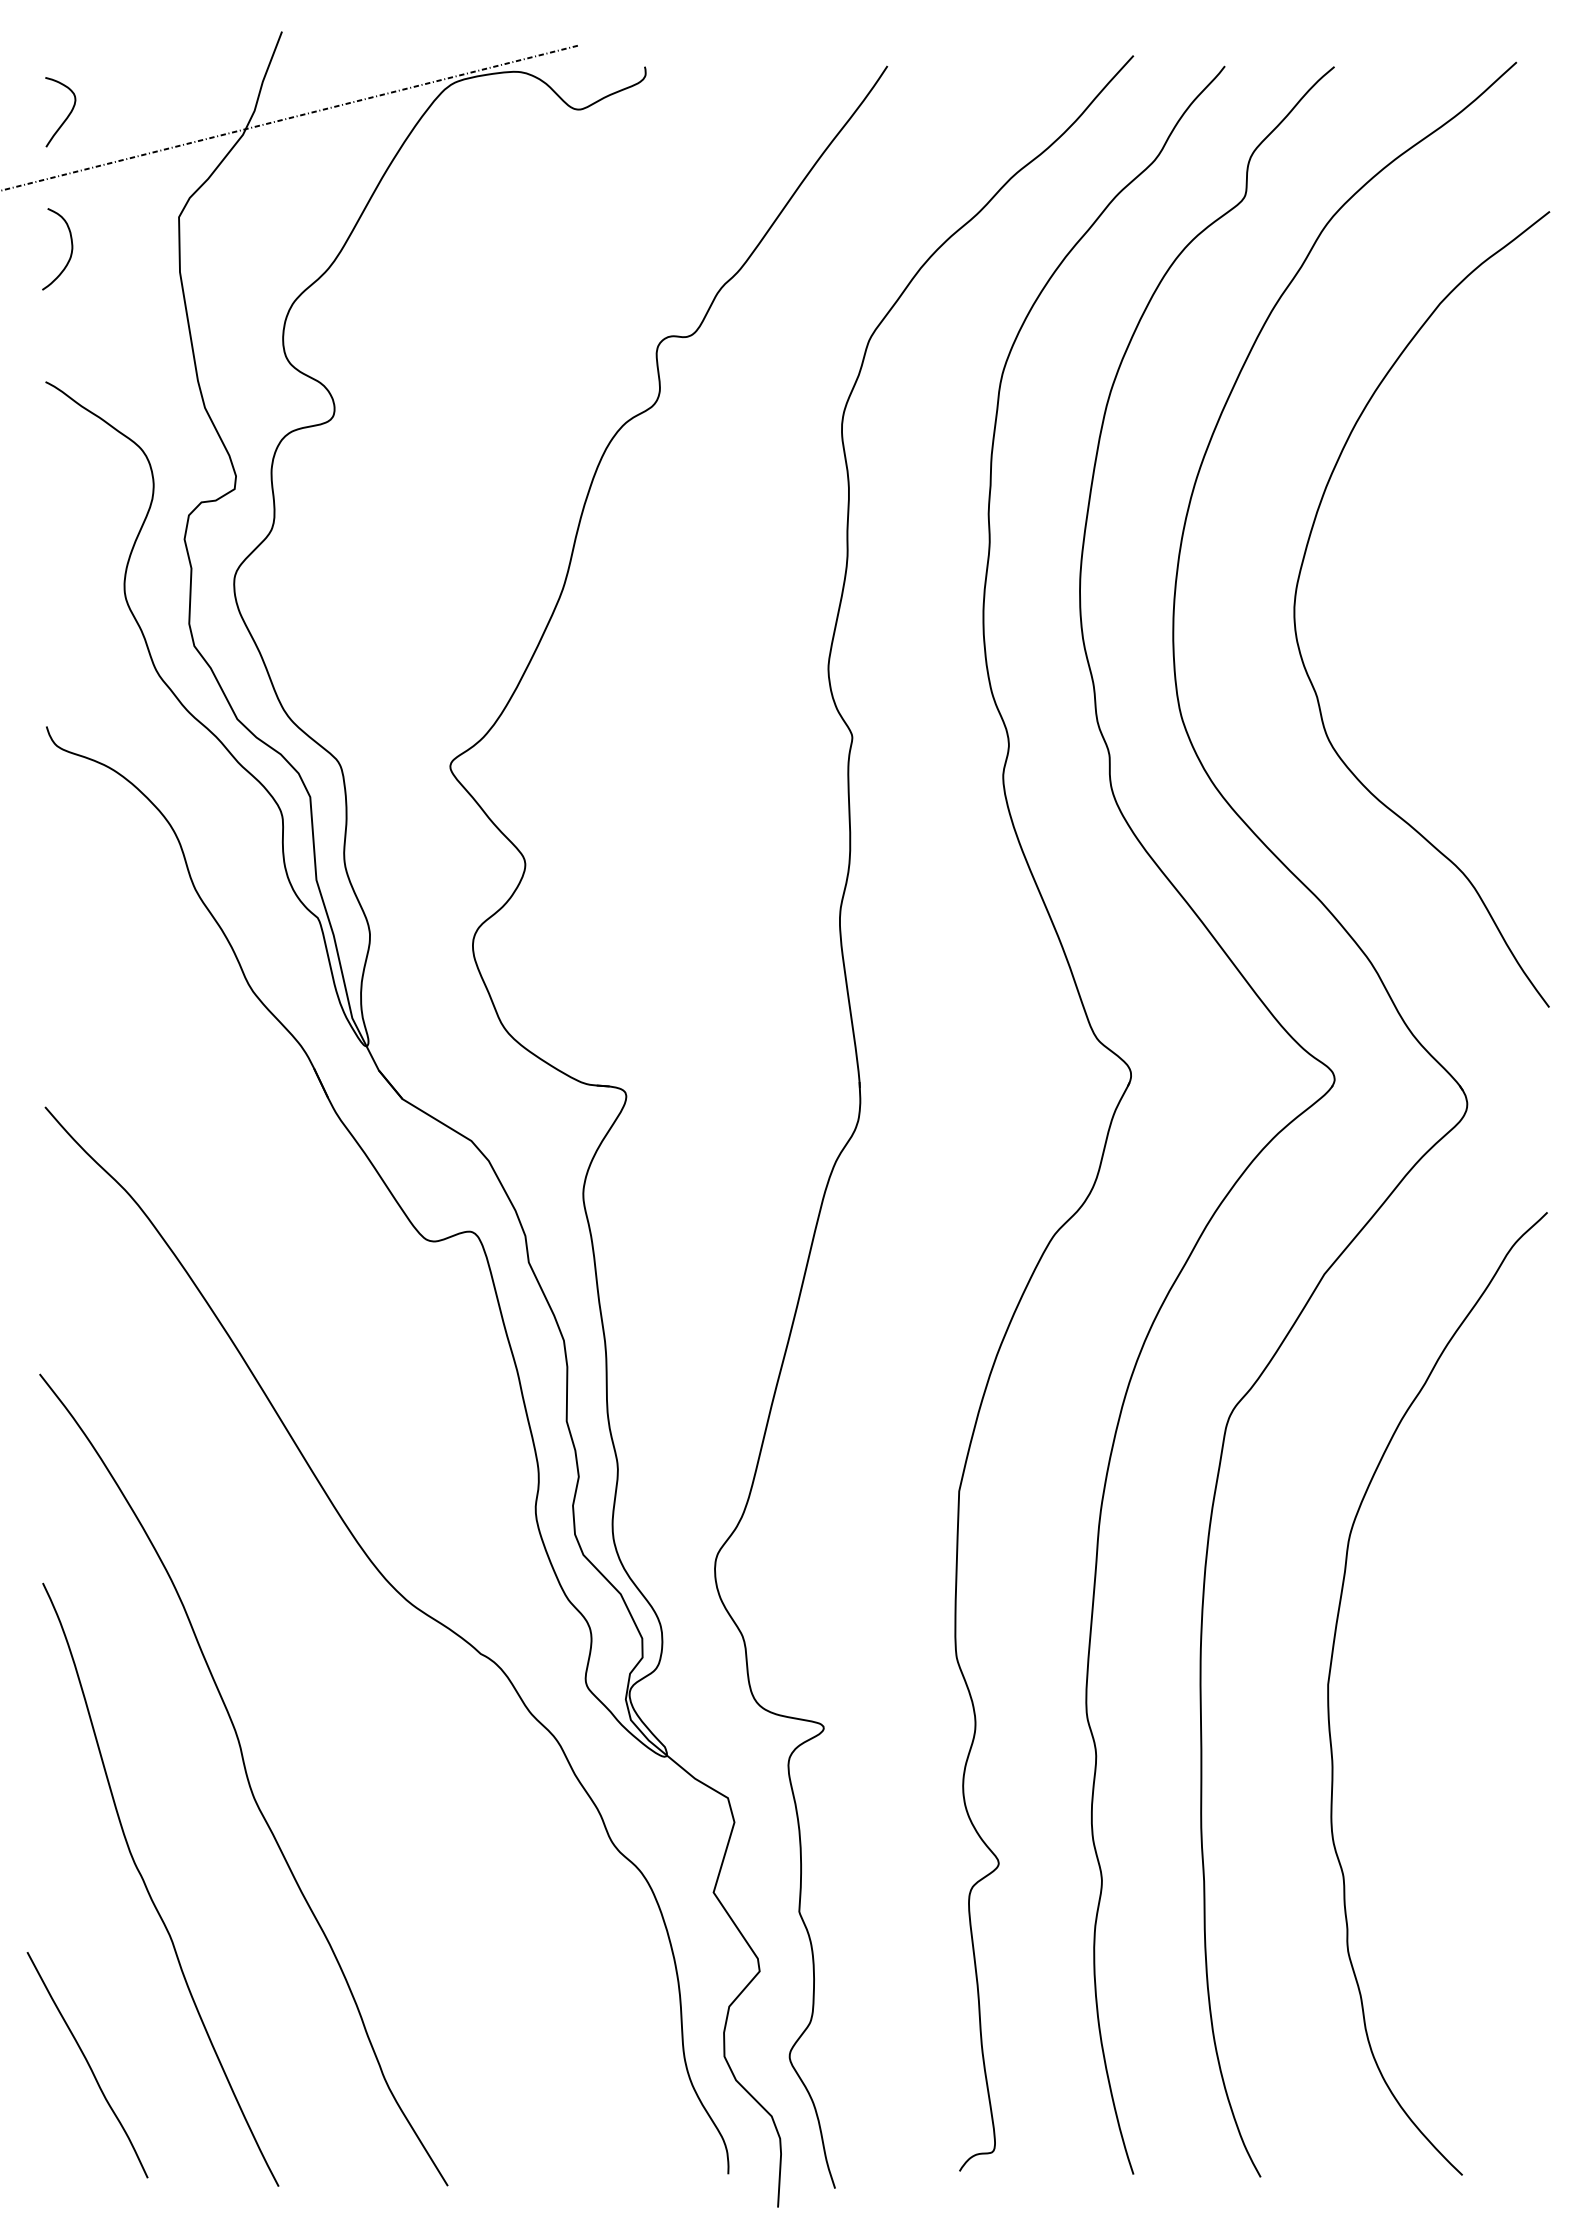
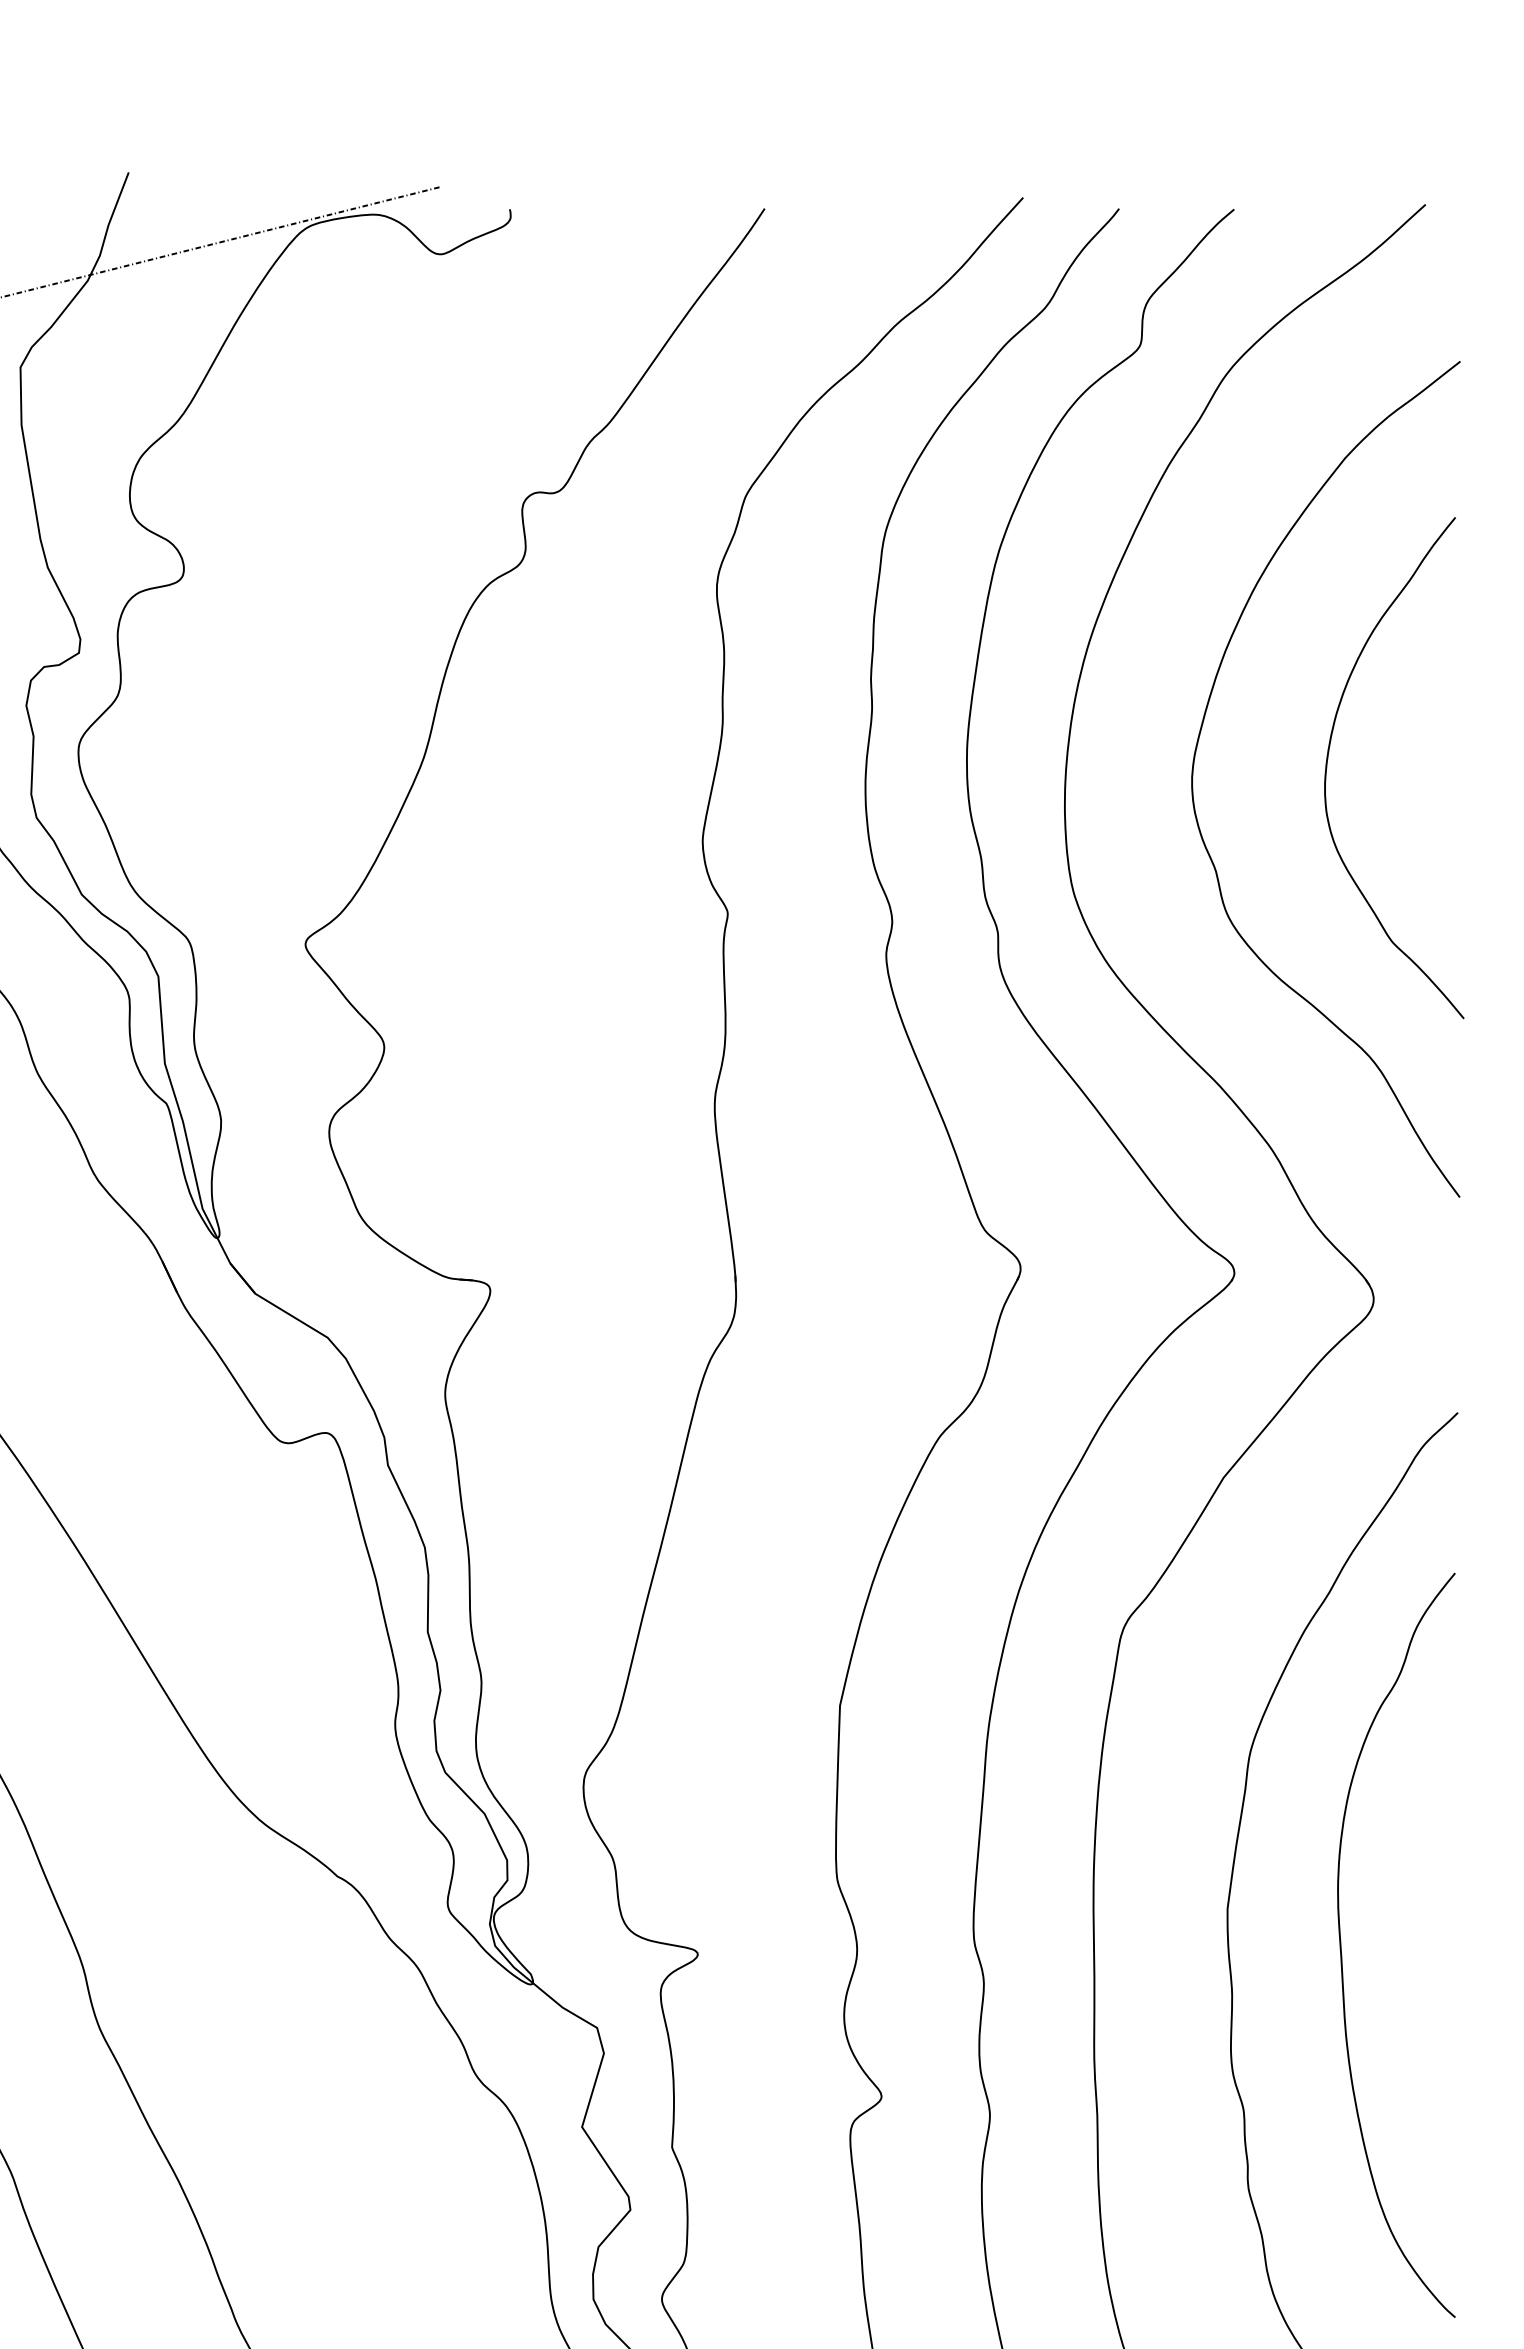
part: (1424, 588) -> (1328, 757), added
part: (1437, 1726) -> (1342, 1952), added

